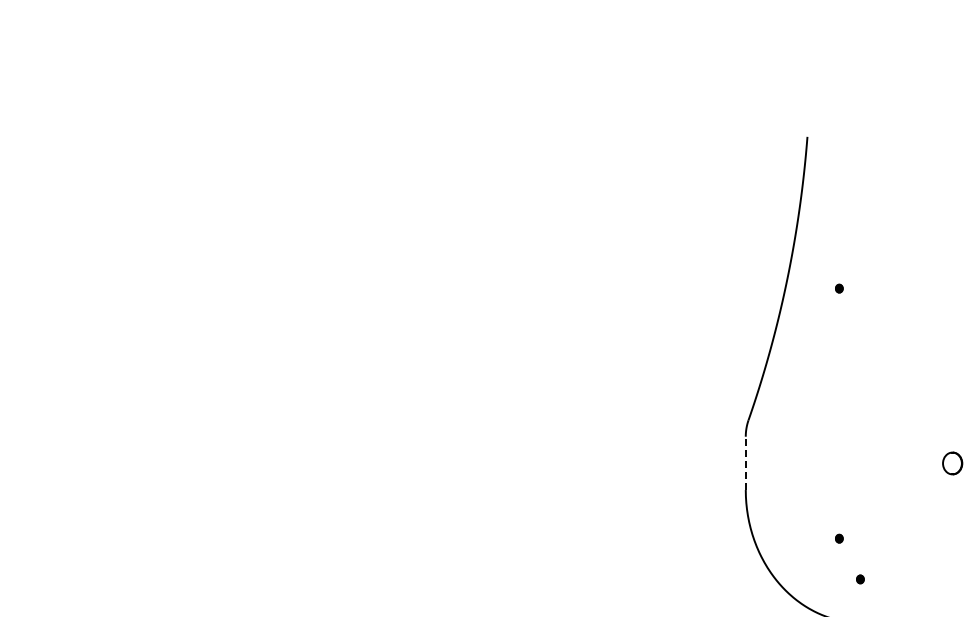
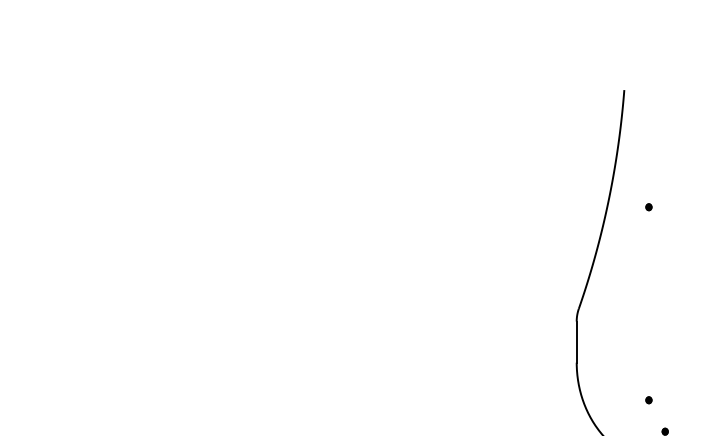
line: (745, 463) -> (576, 342), dashed -> solid

